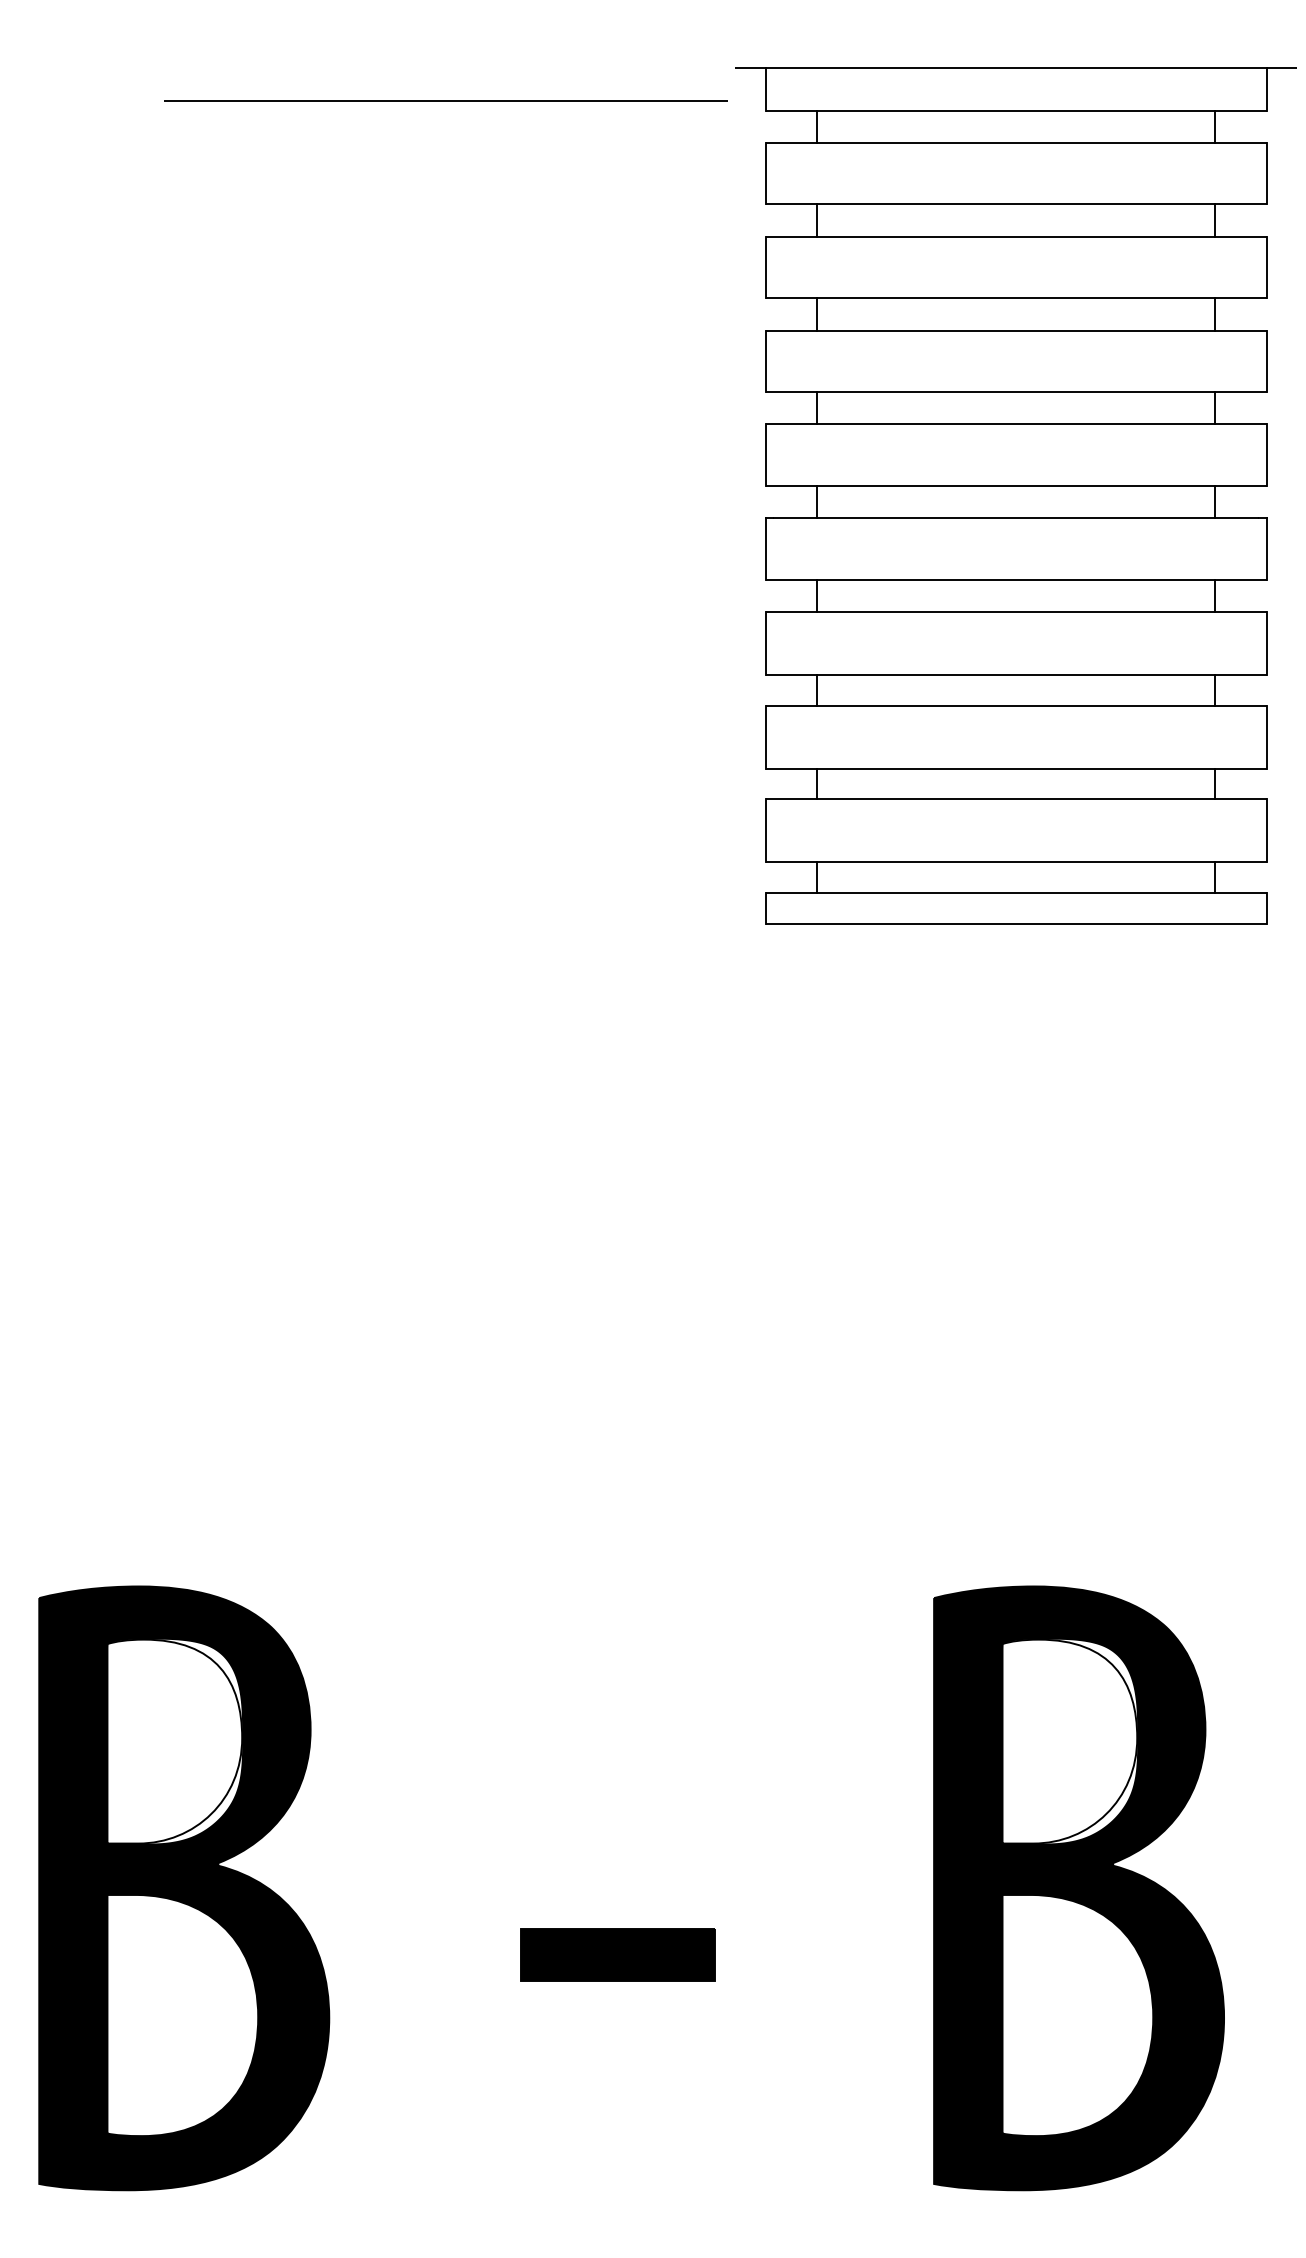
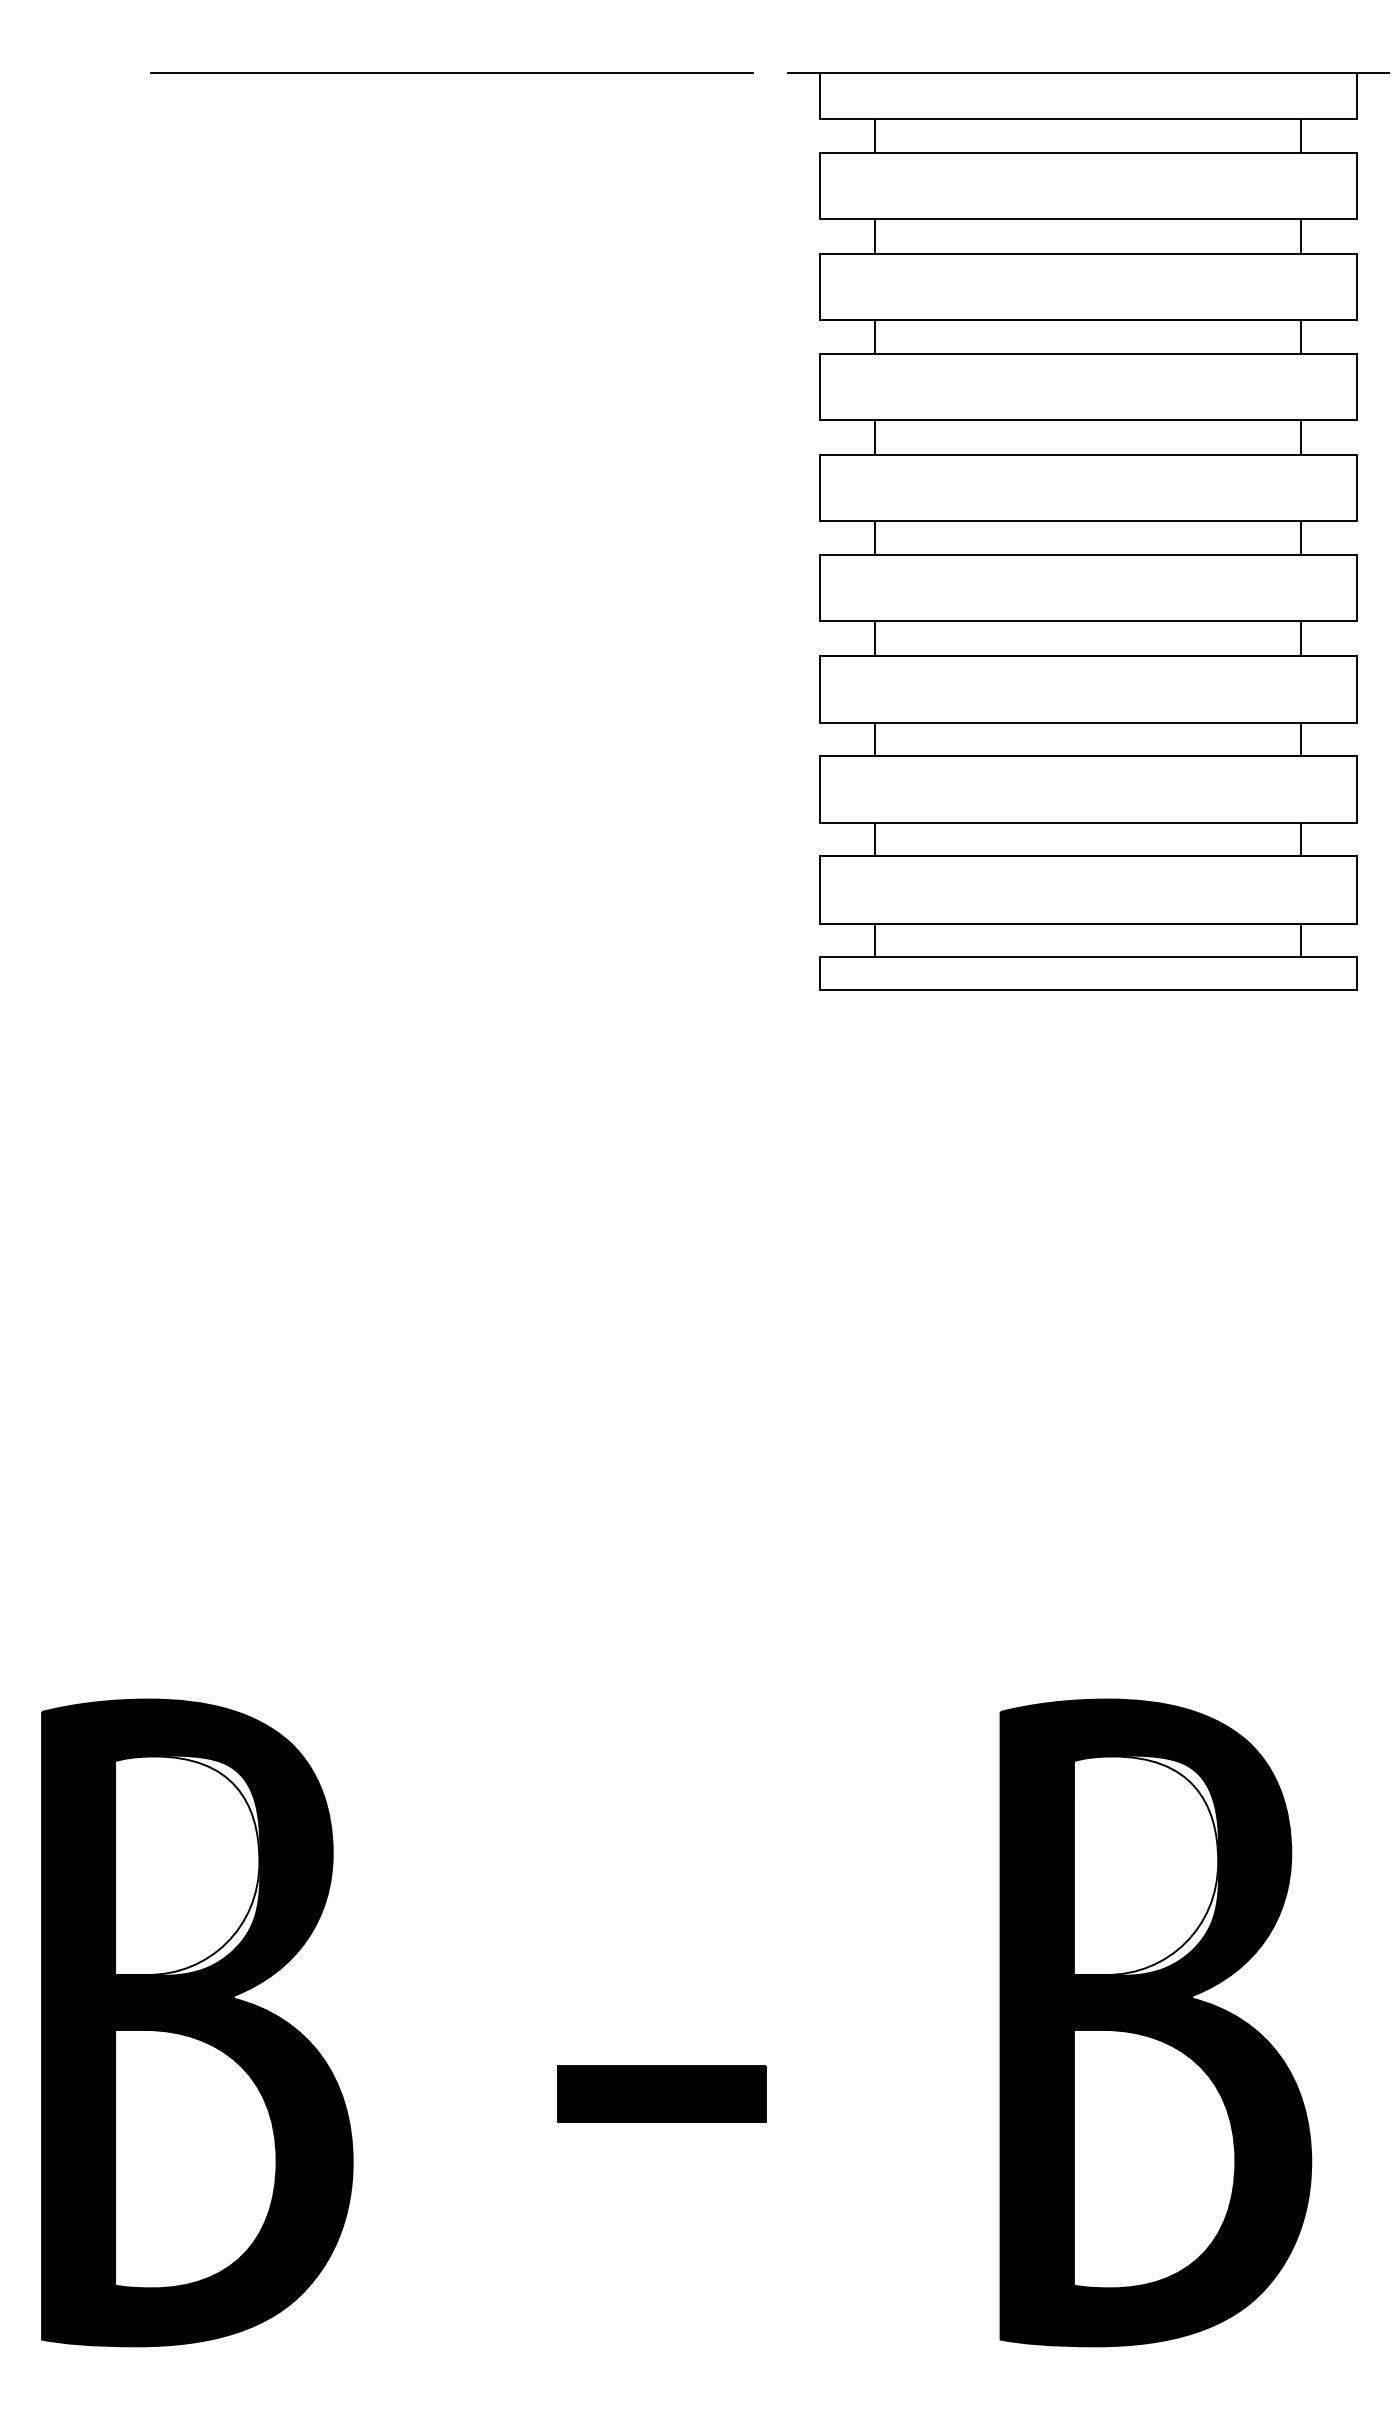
line: (445, 100) -> (451, 72), moved

